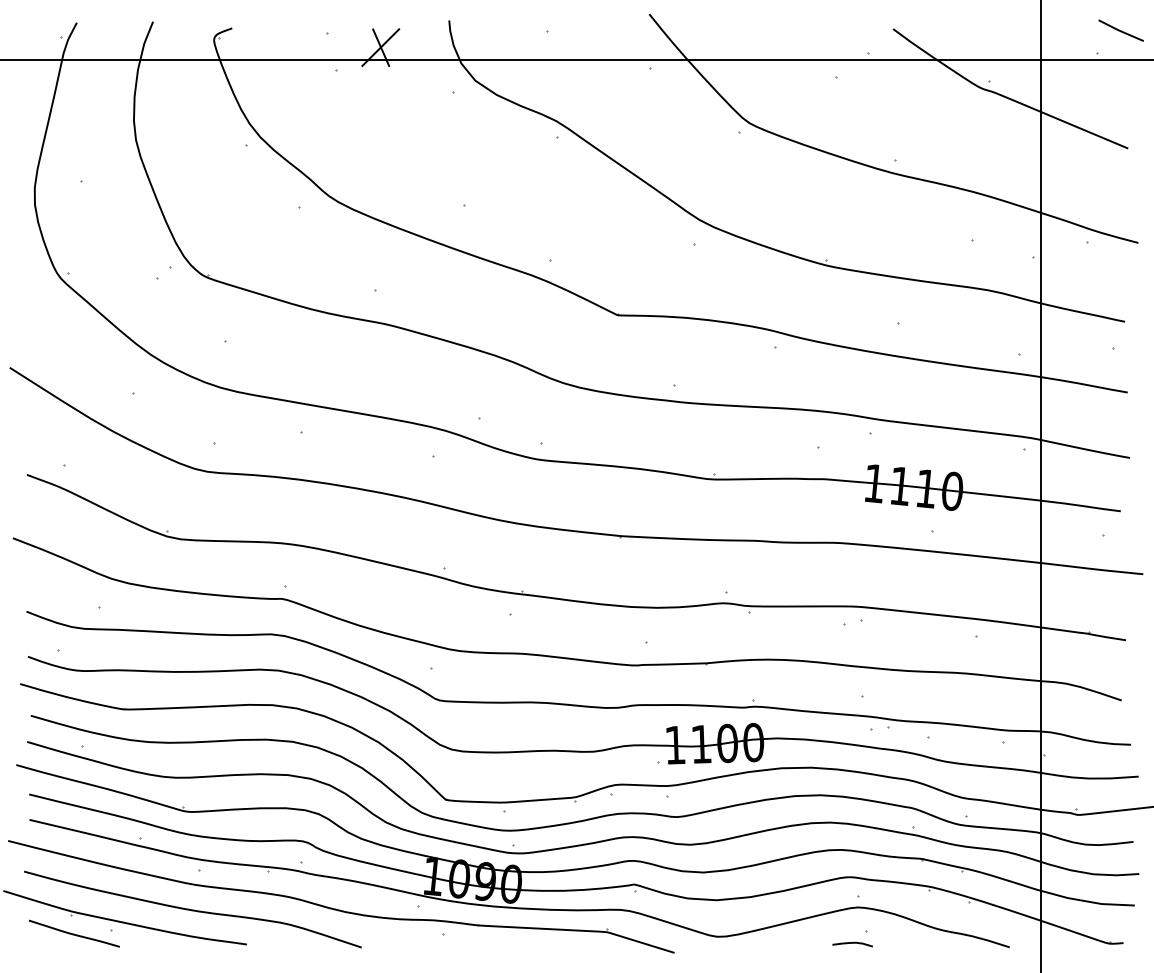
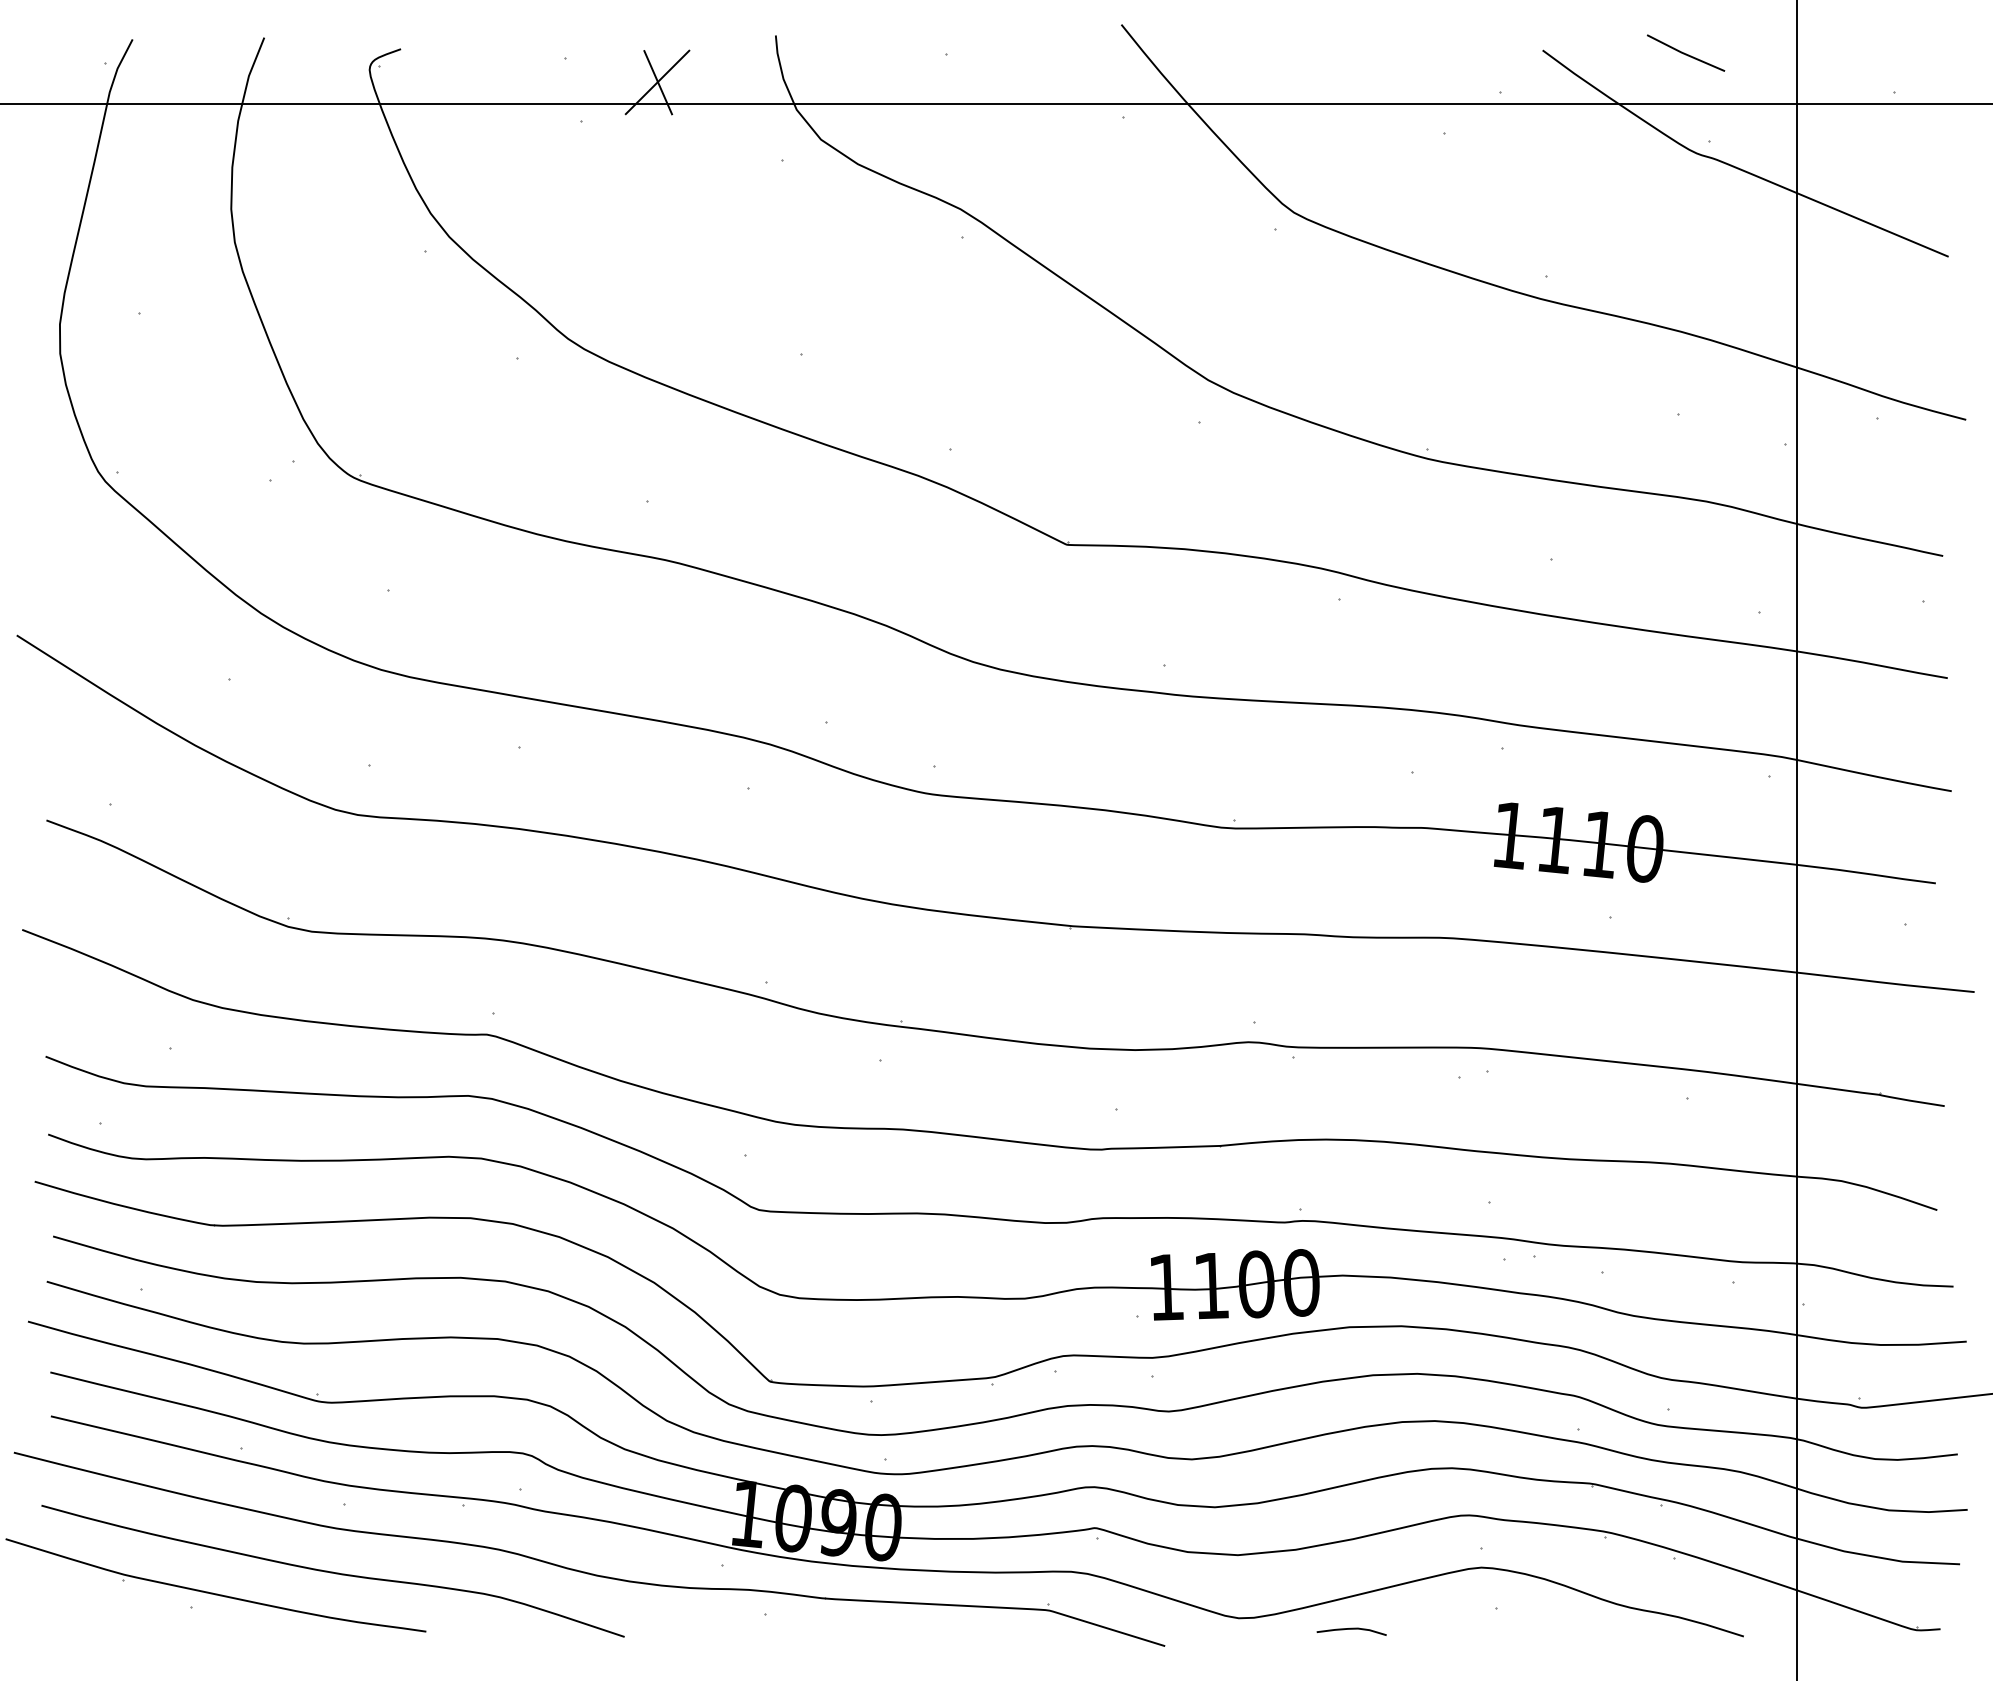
line: (1120, 30) -> (1684, 52), moved
curve: (73, 933) -> (126, 1612), removed
curve: (852, 943) -> (1351, 1629), moved

